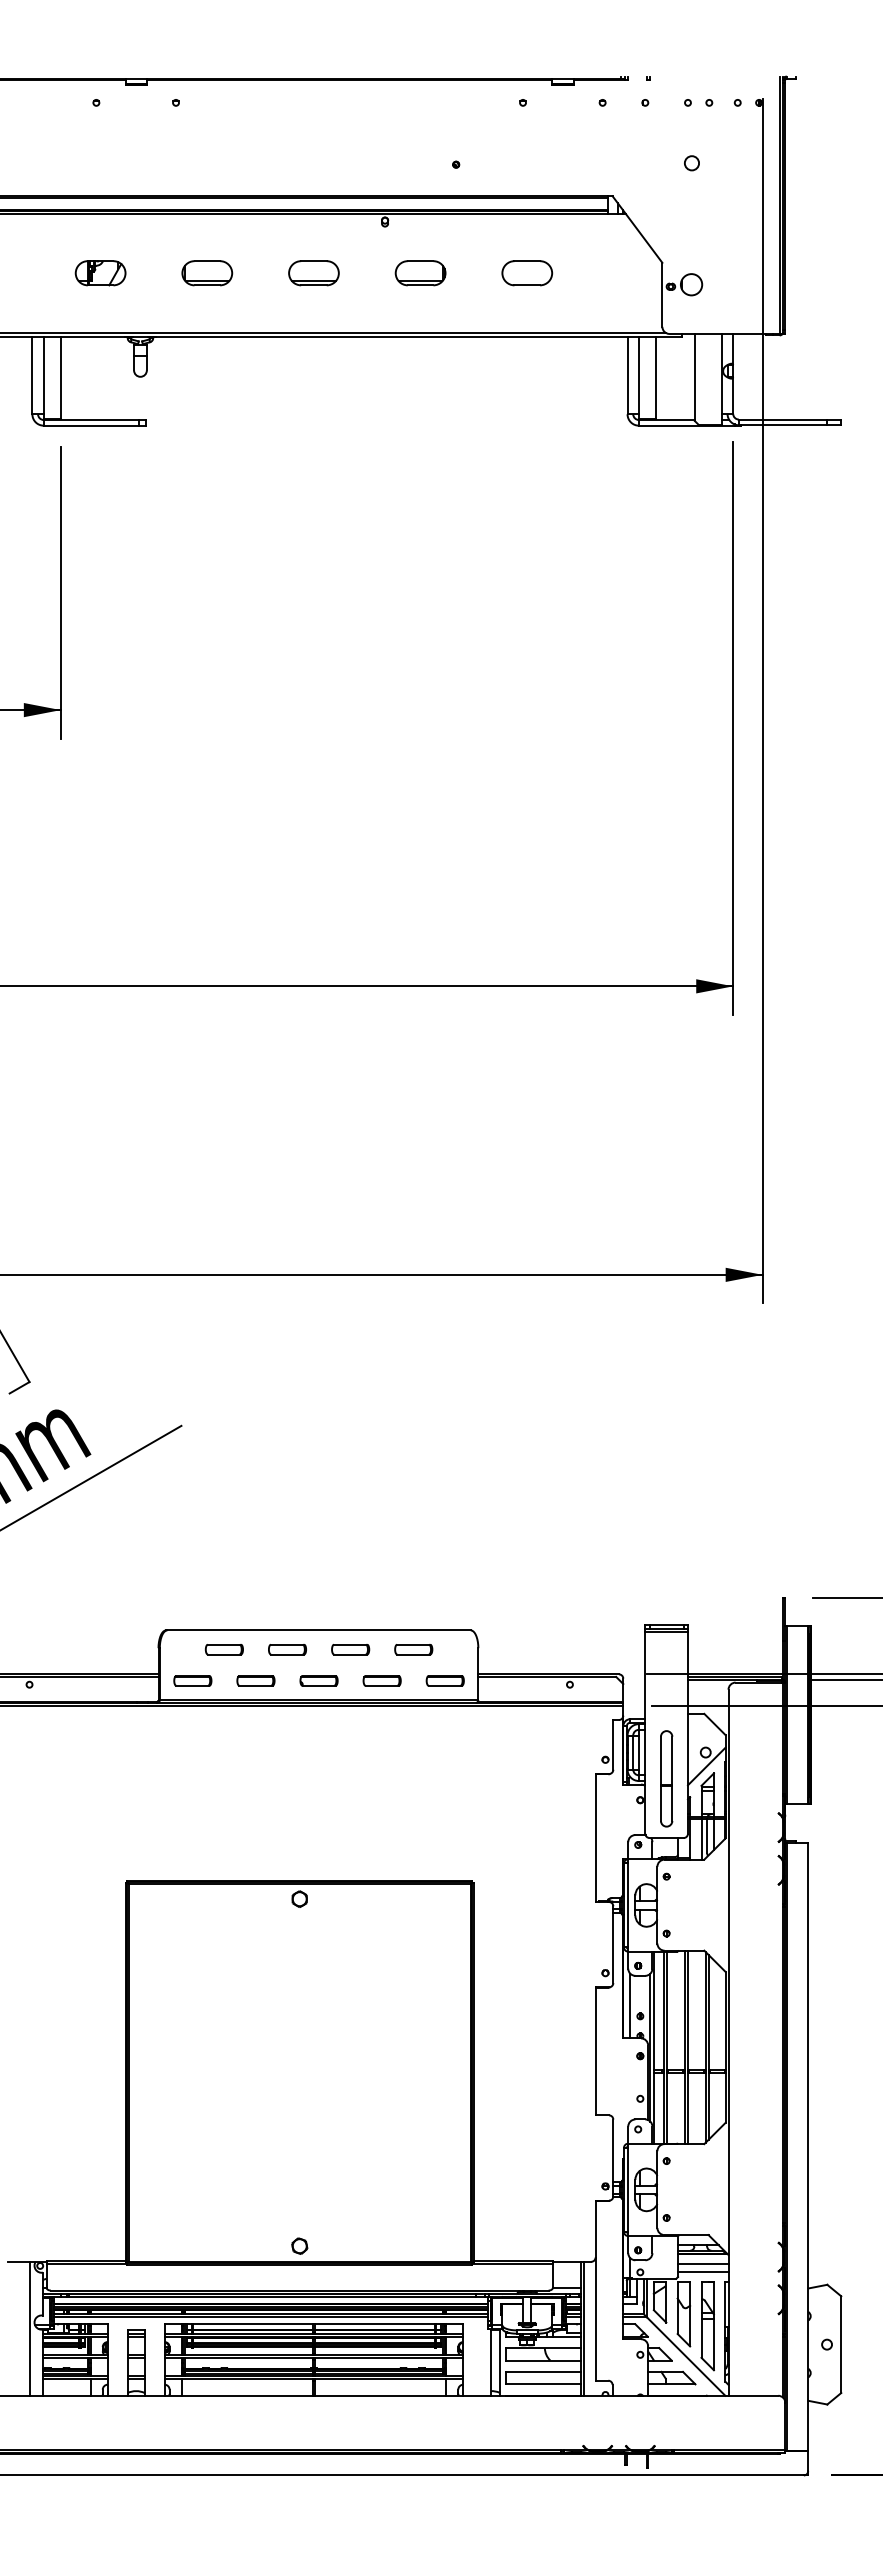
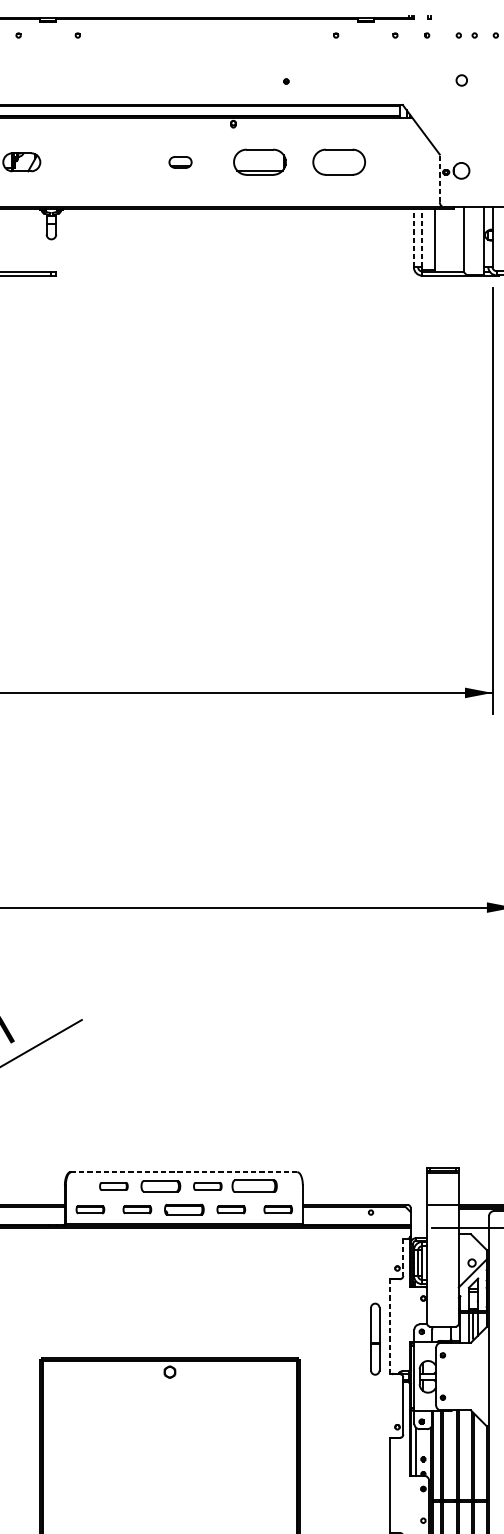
part: (207, 273) -> (101, 162), removed
part: (313, 273) -> (180, 162), size x0.6
part: (420, 273) -> (259, 162), size x1.4
part: (527, 273) -> (339, 162), size x1.4
line: (662, 294) -> (439, 178), solid -> dashed
line: (627, 375) -> (413, 238), solid -> dashed
line: (638, 375) -> (422, 238), solid -> dashed
line: (319, 1630) -> (184, 1172), solid -> dashed
part: (287, 1649) -> (160, 1186), size x1.4
part: (413, 1649) -> (254, 1186), size x1.6
part: (318, 1680) -> (183, 1209), size x1.4
line: (613, 1744) -> (403, 1257), solid -> dashed
part: (666, 1778) -> (375, 1338), moved
line: (595, 1838) -> (390, 1327), solid -> dashed

